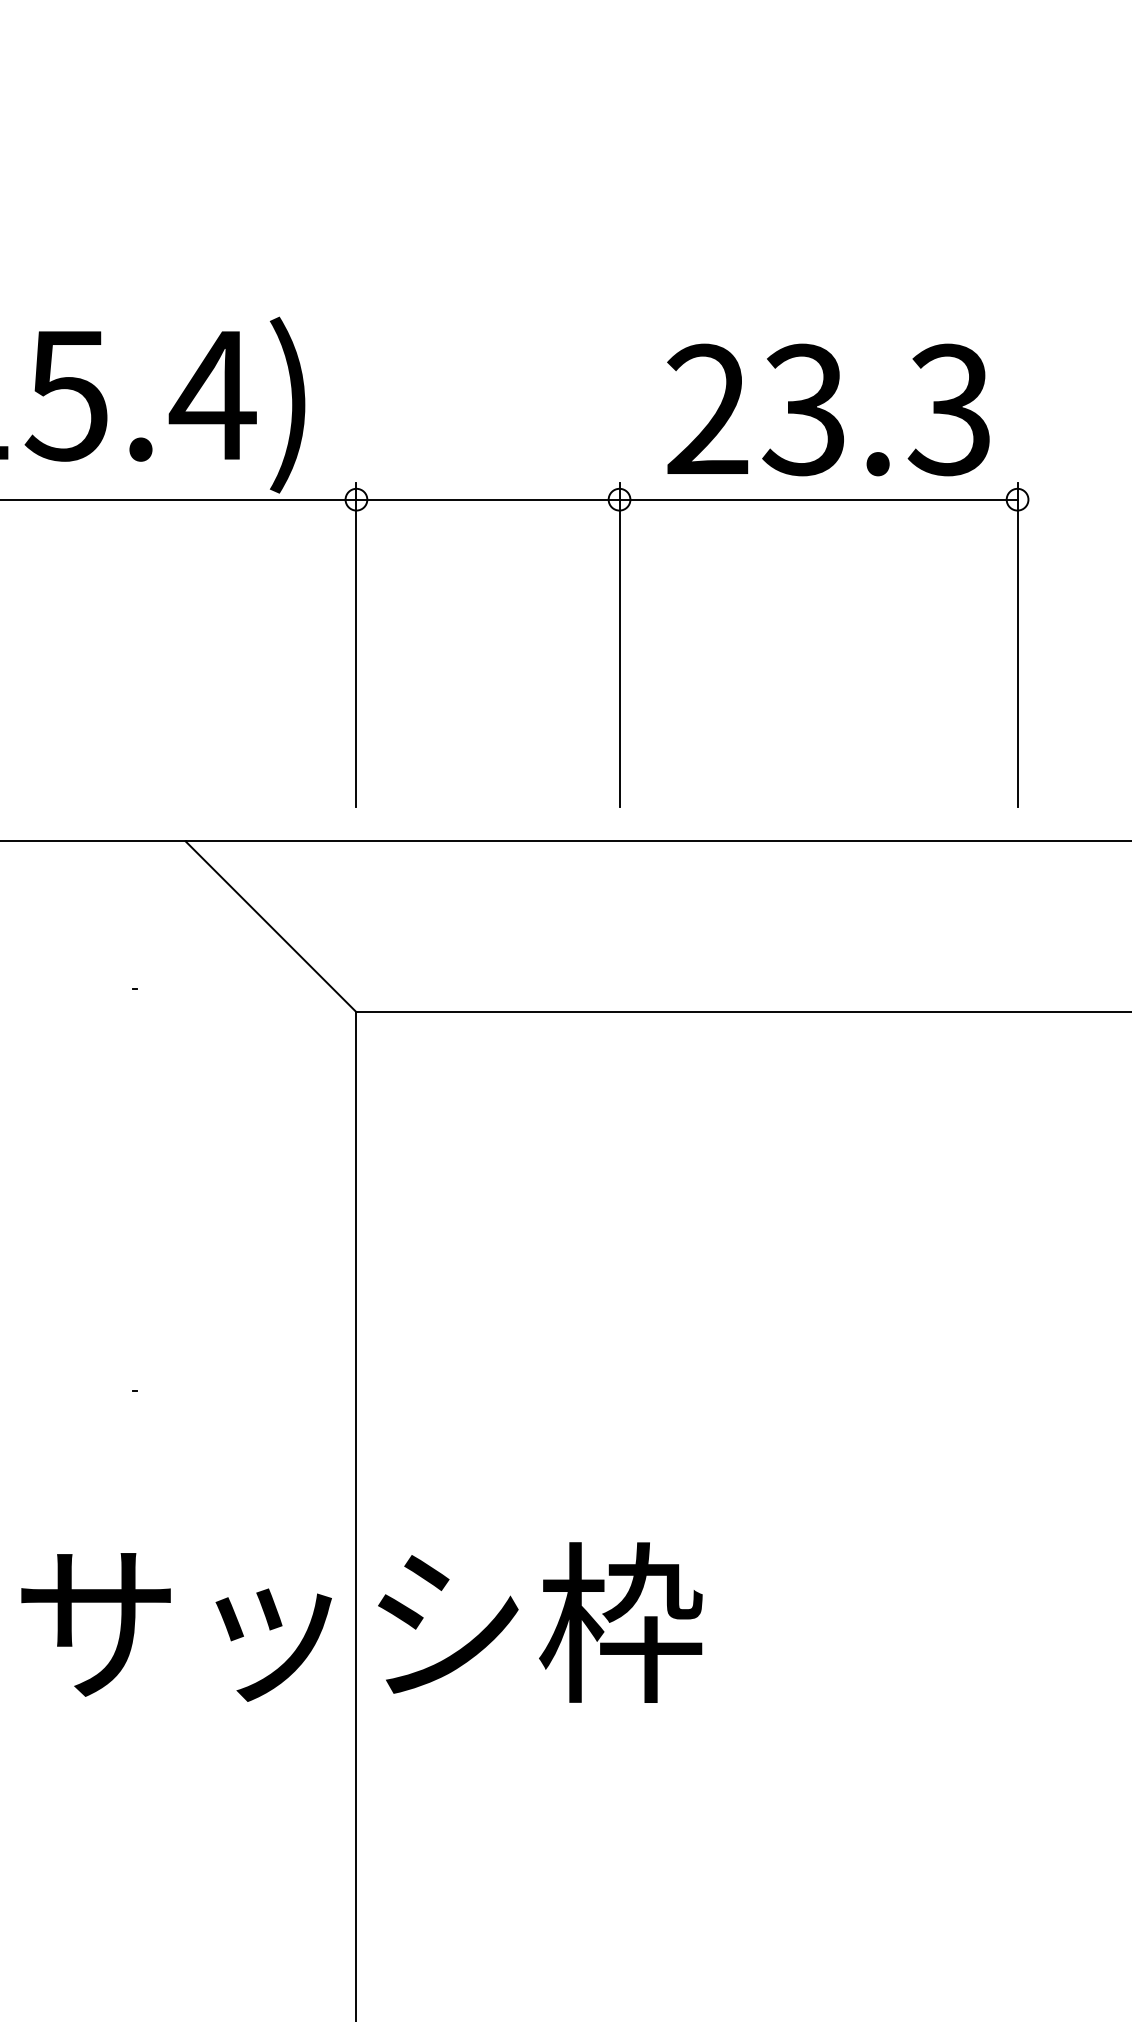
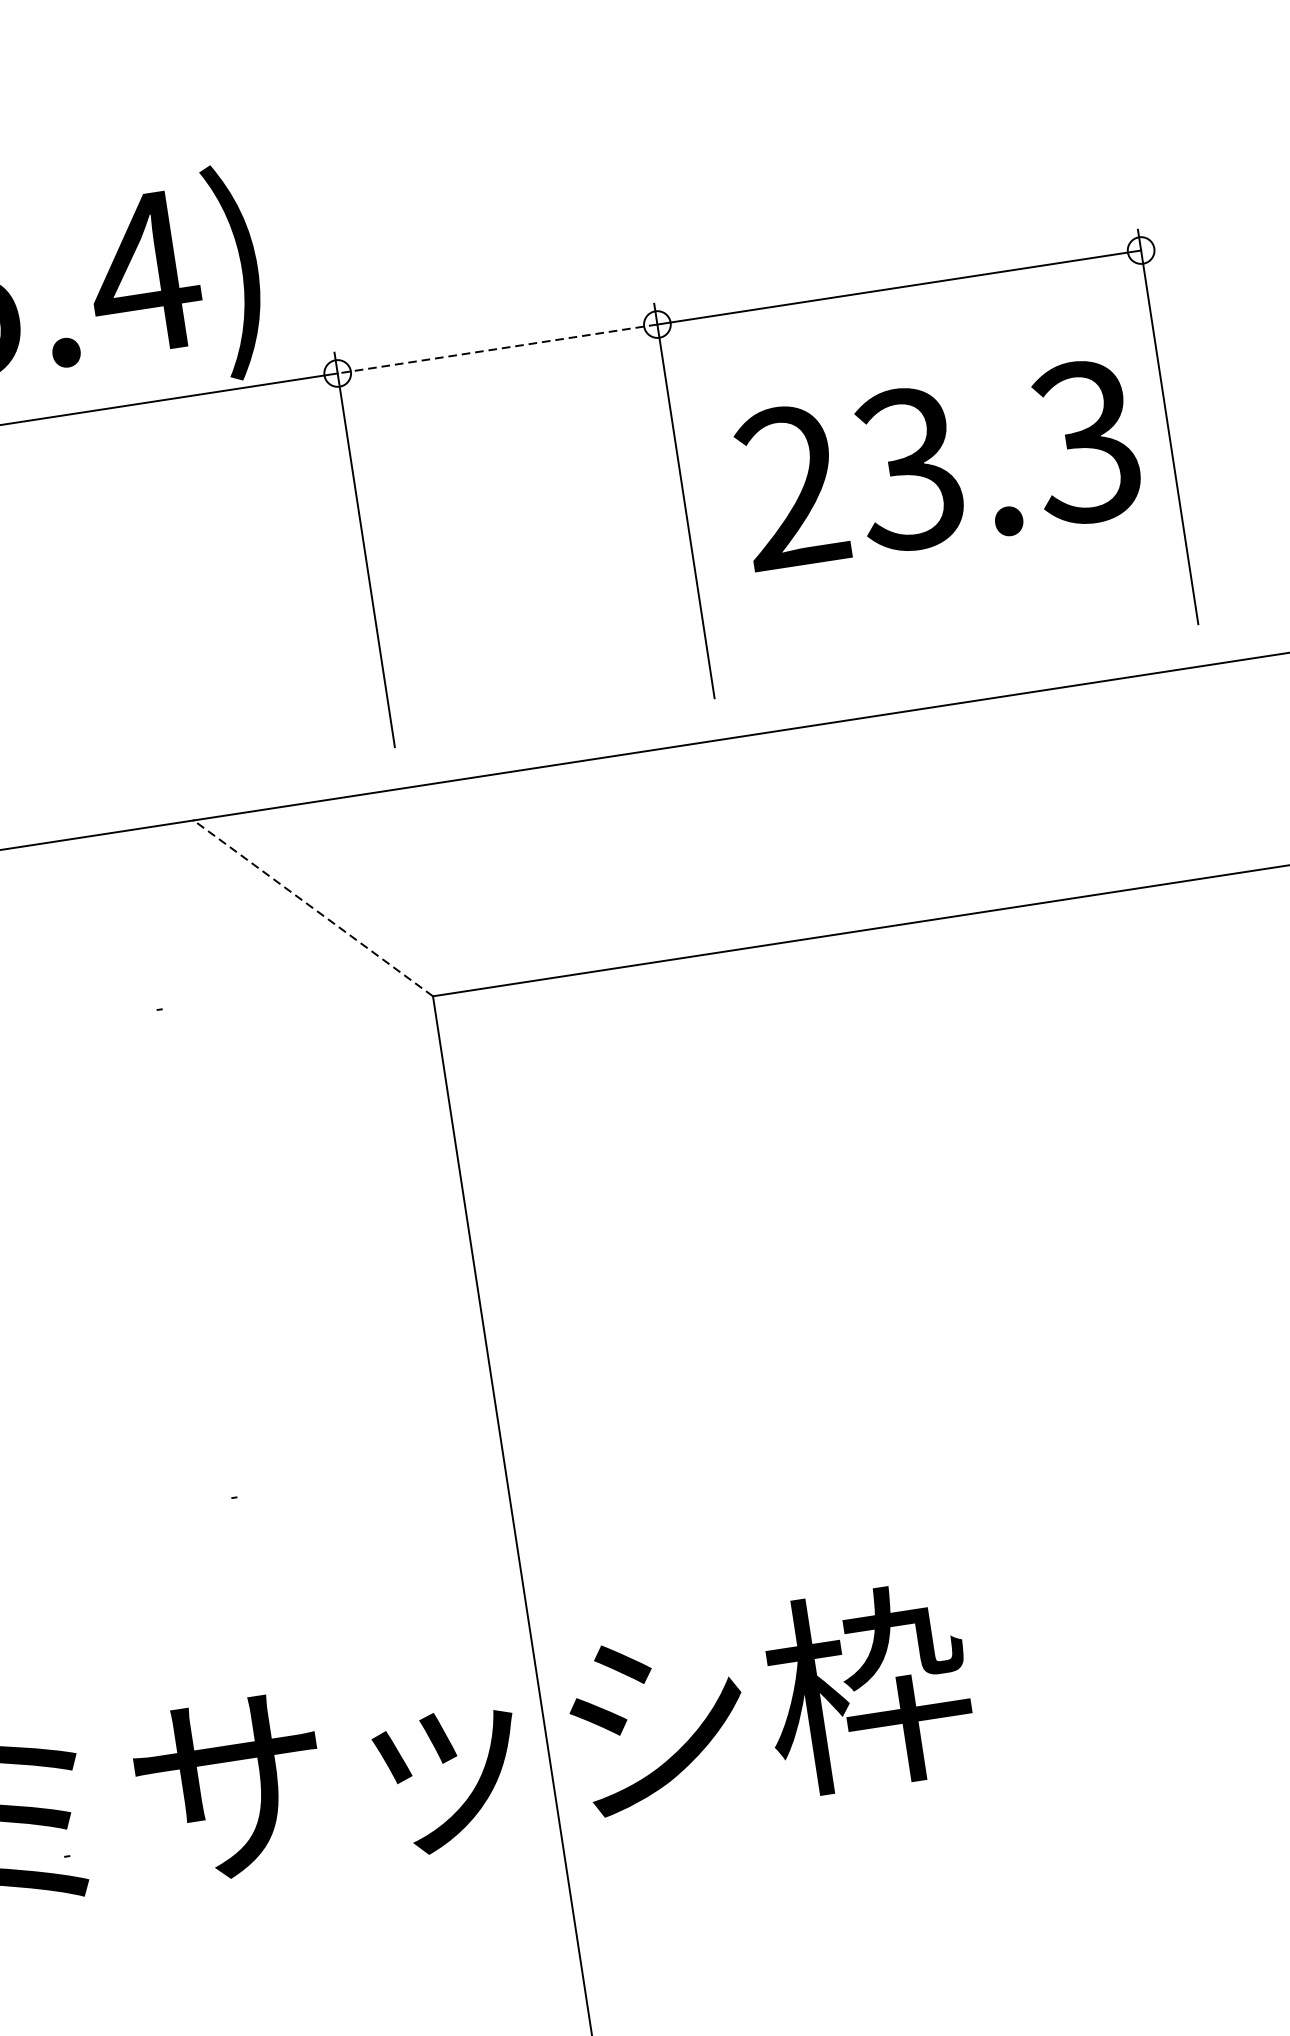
text: (828, 409) -> (938, 464), moved
line: (488, 499) -> (498, 348), solid -> dashed
line: (271, 926) -> (313, 907), solid -> dashed

